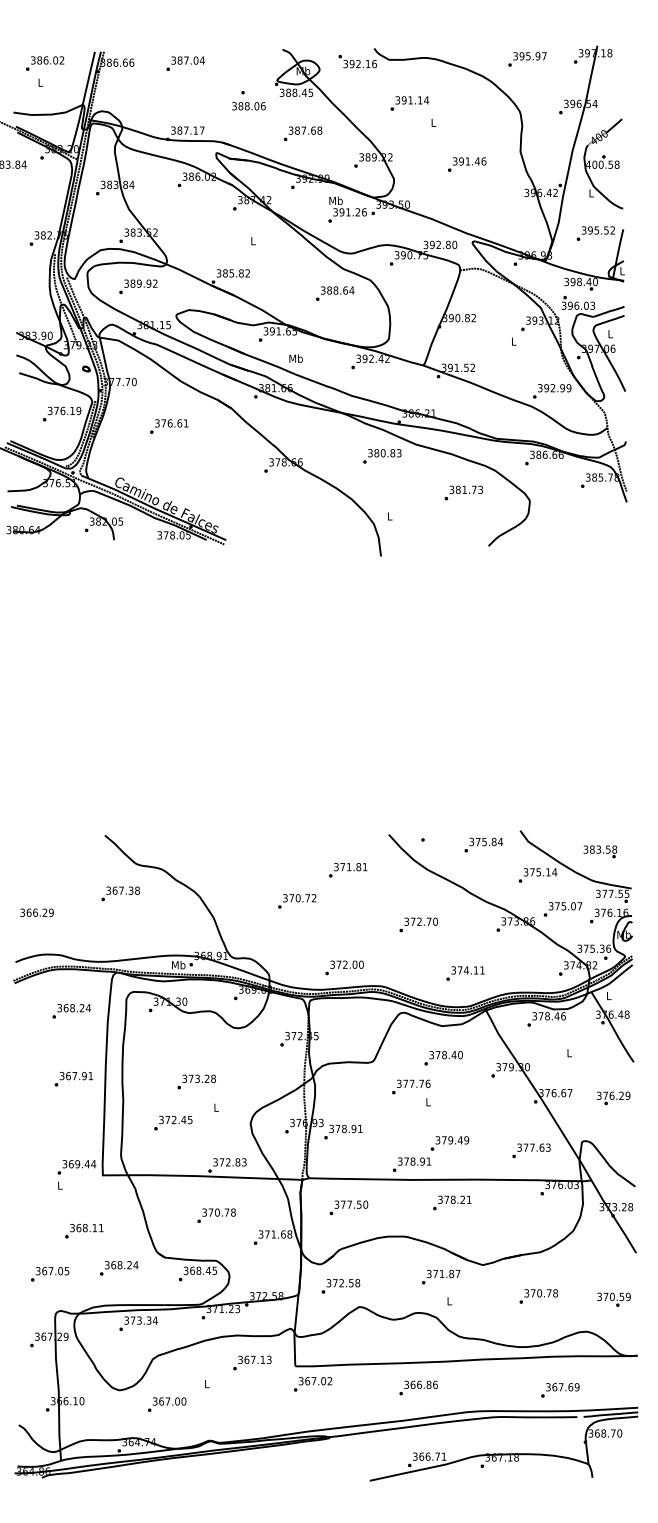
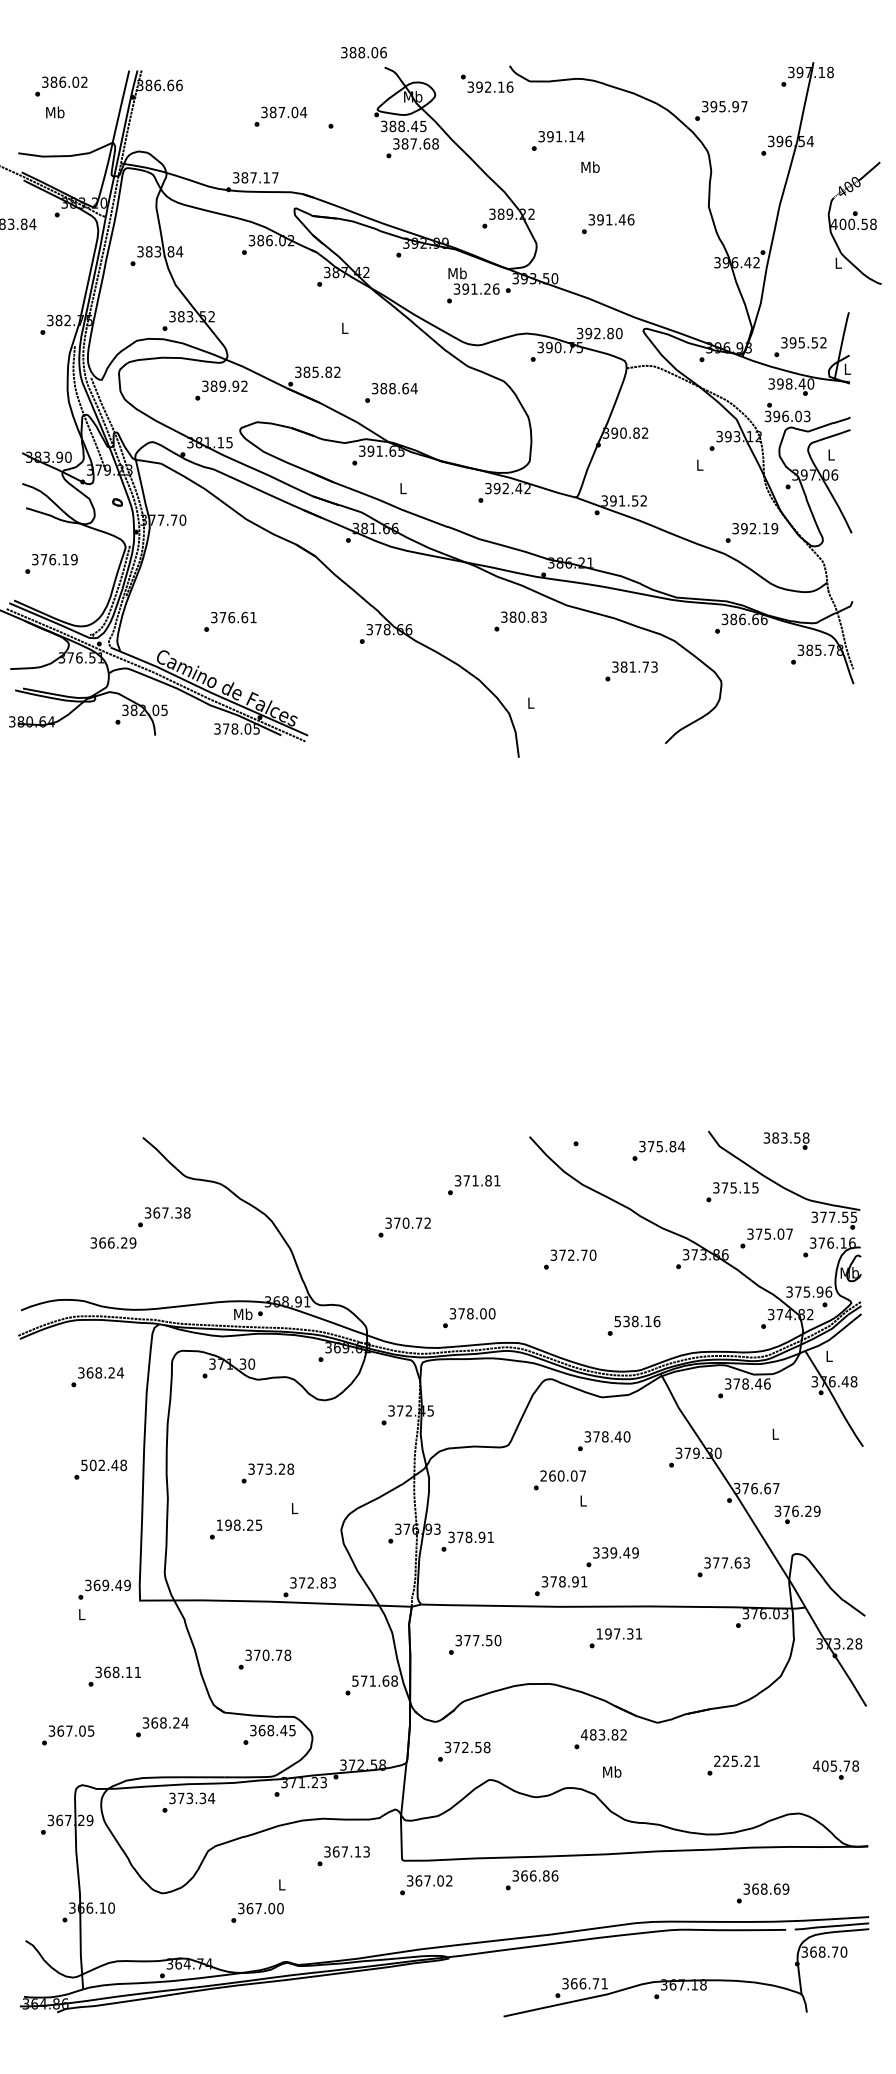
text: (527, 59) -> (721, 110), moved
text: (185, 63) -> (280, 116), moved
text: (40, 82) -> (55, 112), L -> Mb
text: (248, 106) -> (363, 52), moved
text: (433, 122) -> (590, 166), L -> Mb
text: (302, 134) -> (412, 148), moved
part: (603, 163) -> (854, 222), moved
text: (467, 164) -> (608, 224), moved
text: (595, 233) -> (800, 347), moved
text: (138, 286) -> (221, 390), moved
text: (335, 293) -> (391, 392), moved
text: (296, 358) -> (403, 488), Mb -> L
text: (562, 388) -> (765, 528), 392.99 -> 392.19
text: (62, 413) -> (51, 563), moved
text: (169, 426) -> (230, 621), moved
text: (600, 851) -> (786, 1140), moved
text: (554, 872) -> (755, 1187), 375.14 -> 375.15
text: (37, 912) -> (113, 1242), moved
text: (601, 948) -> (819, 1291), 375.36 -> 375.96
text: (345, 964) -> (470, 1313), 372.00 -> 378.00
text: (468, 970) -> (637, 1321), 374.11 -> 538.16
text: (76, 1076) -> (104, 1465), 367.91 -> 502.48
text: (413, 1083) -> (563, 1475), 377.76 -> 260.07
text: (613, 1098) -> (797, 1514), moved
text: (172, 1119) -> (234, 1524), 372.45 -> 198.25
text: (443, 1140) -> (604, 1552), 379.49 -> 339.49
text: (93, 1164) -> (127, 1585), 369.44 -> 369.49
text: (451, 1199) -> (614, 1633), 378.21 -> 197.31
text: (216, 1215) -> (264, 1659), moved
text: (261, 1234) -> (355, 1680), 371.68 -> 571.68
text: (443, 1273) -> (603, 1734), 371.87 -> 483.82
text: (540, 1292) -> (736, 1760), 370.78 -> 225.21
text: (613, 1296) -> (835, 1765), 370.59 -> 405.78
text: (449, 1300) -> (612, 1771), L -> Mb
text: (560, 1386) -> (763, 1888), 367.69 -> 368.69
text: (418, 1388) -> (532, 1880), moved
text: (167, 1404) -> (257, 1912), moved

